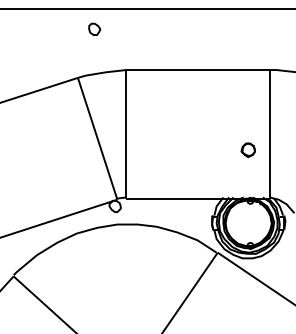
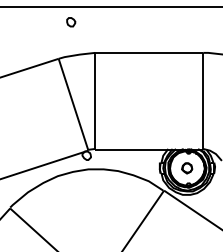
part: (248, 150) -> (187, 168), moved

